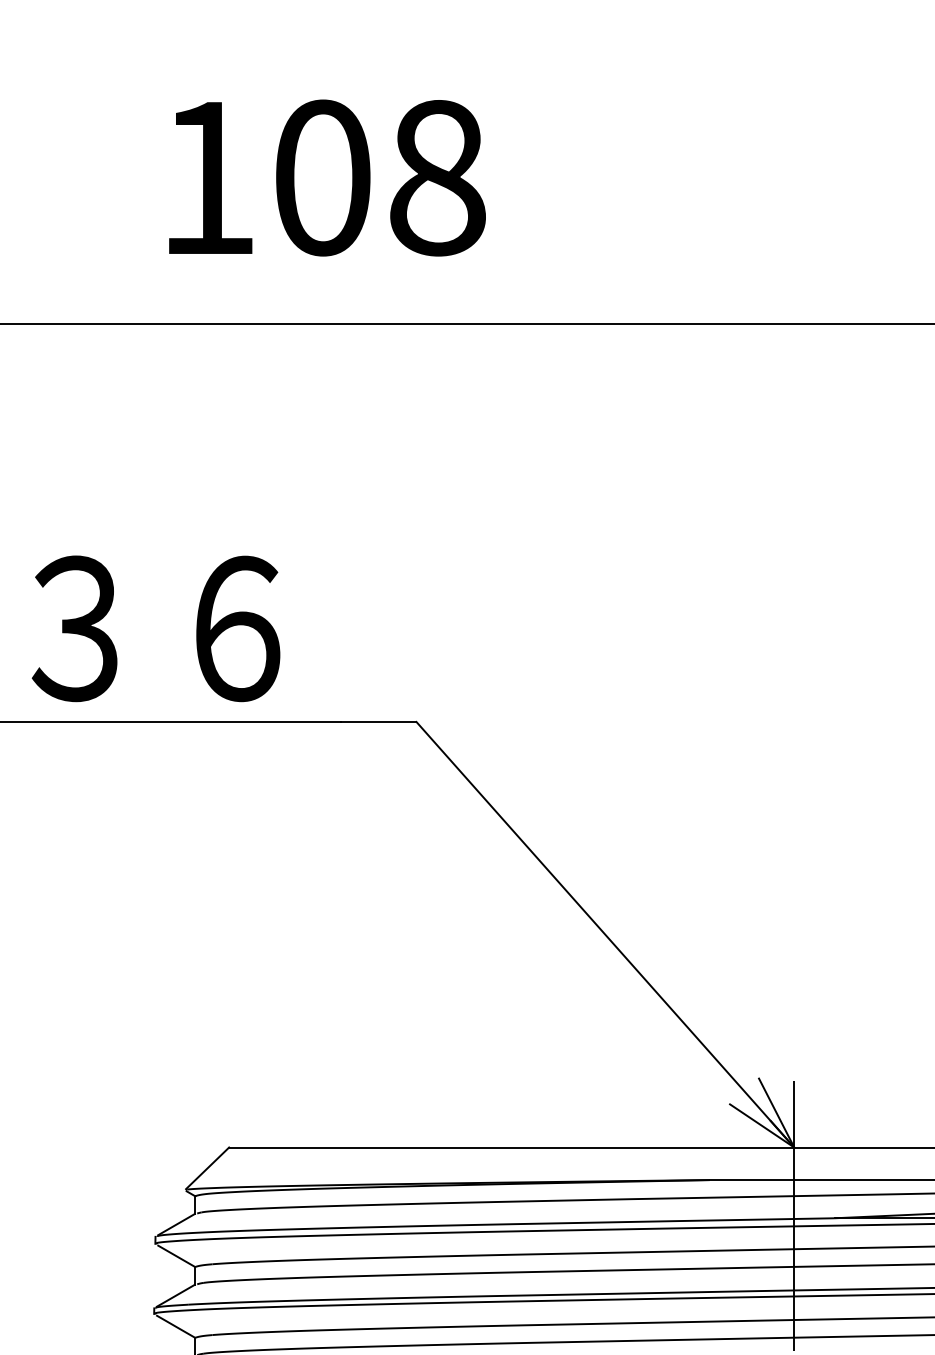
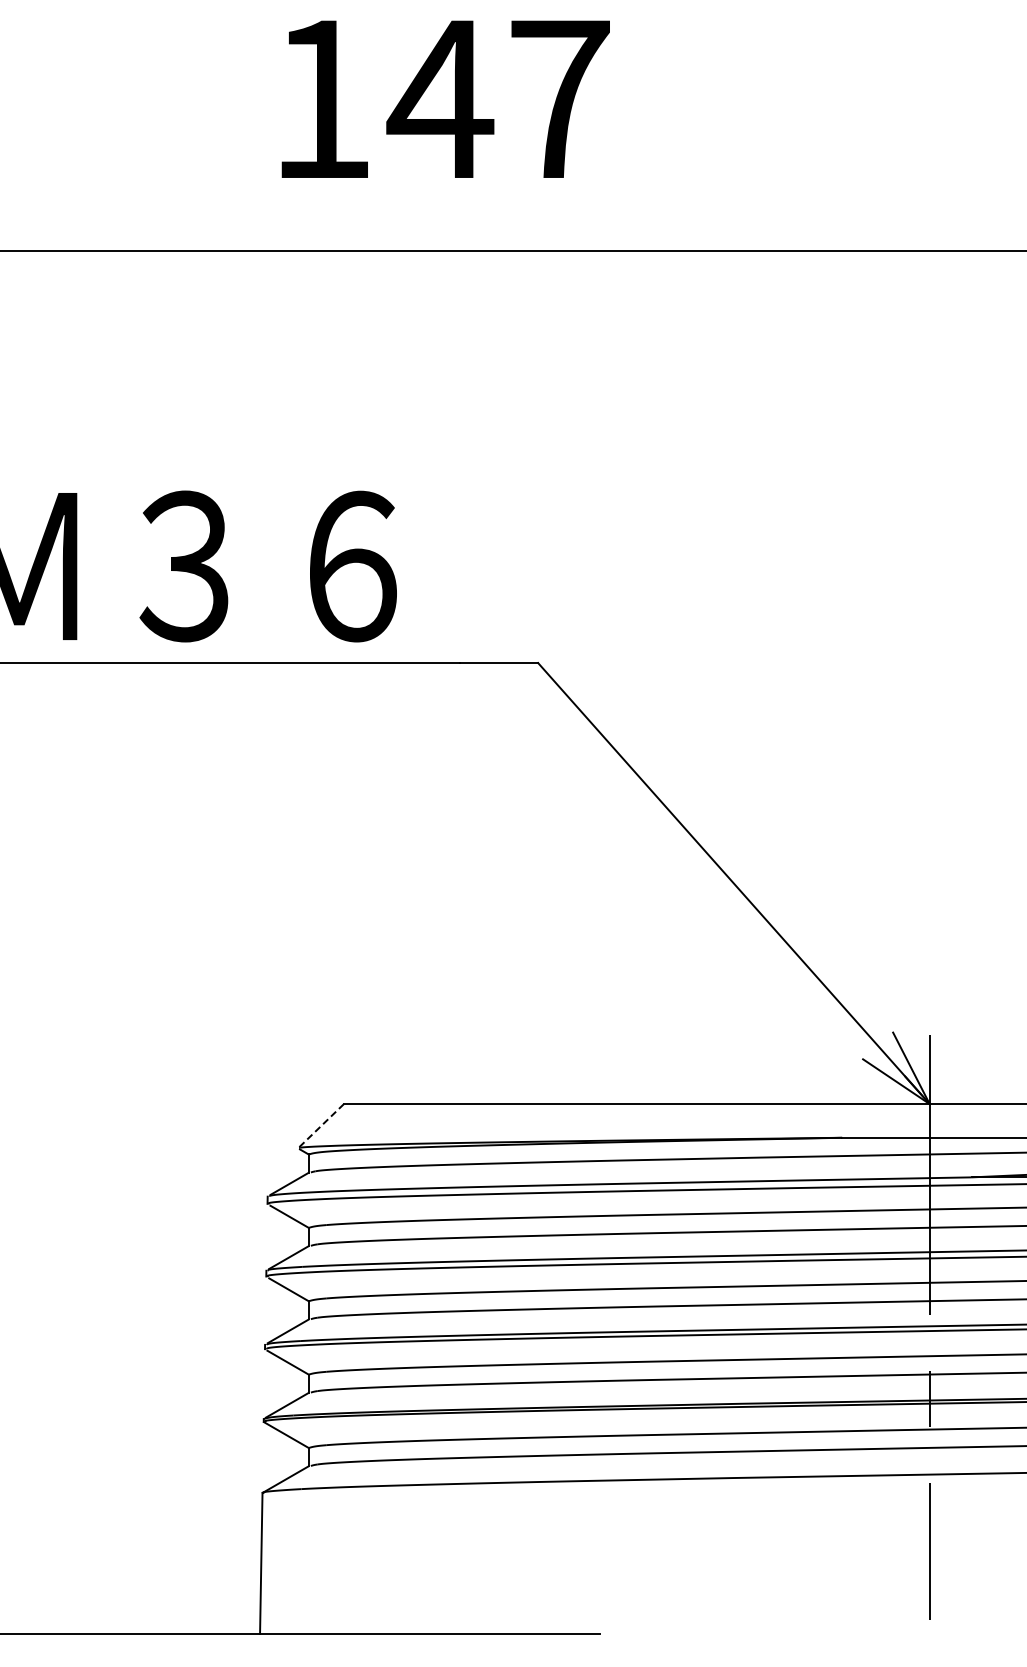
text: (378, 178) -> (498, 99), 108 -> 147
line: (207, 1168) -> (321, 1125), solid -> dashed

